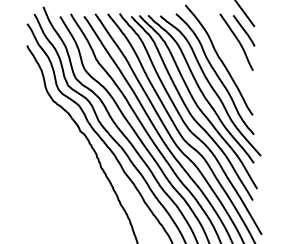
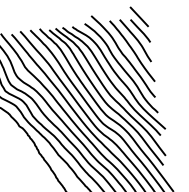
curve: (231, 54) -> (132, 50), added

